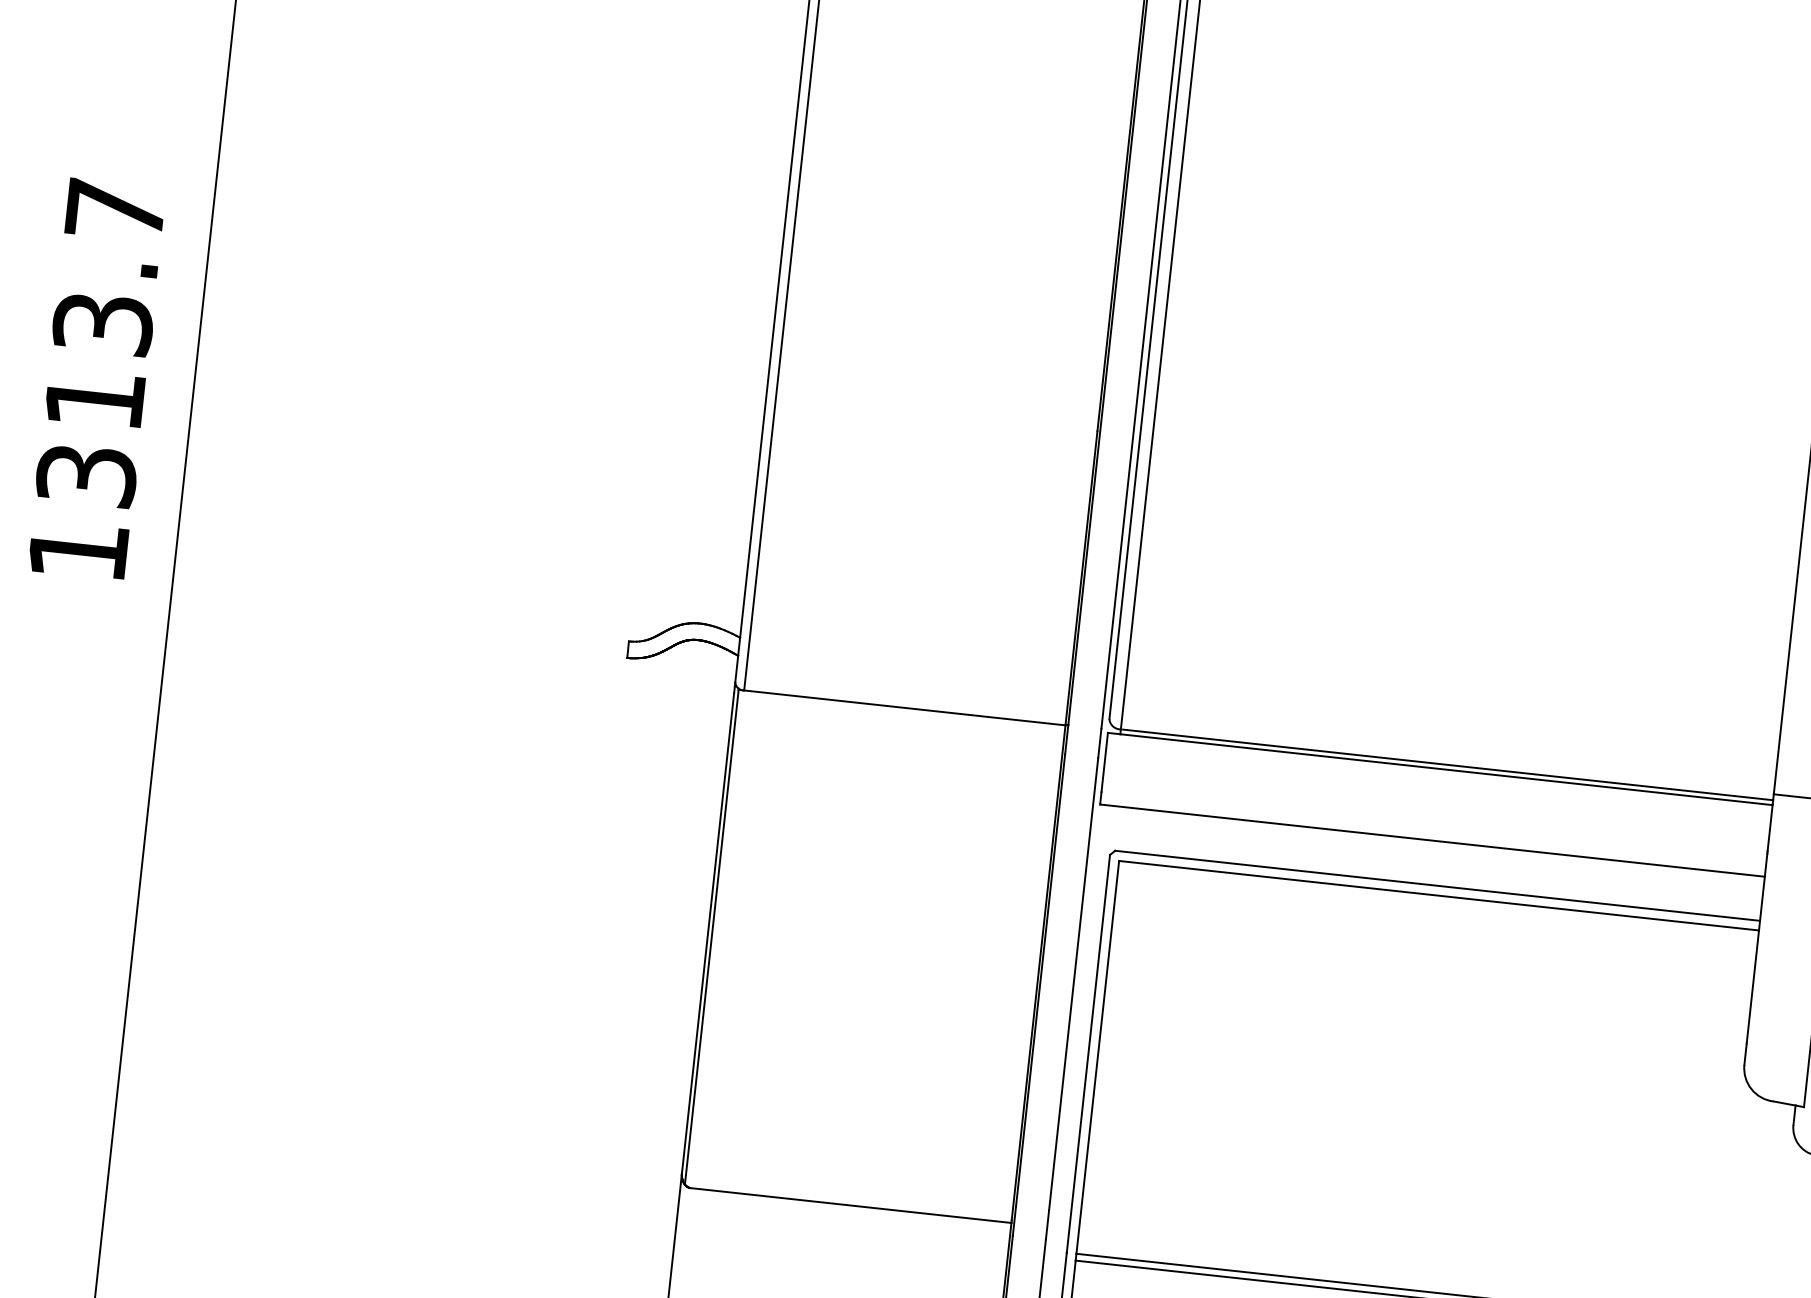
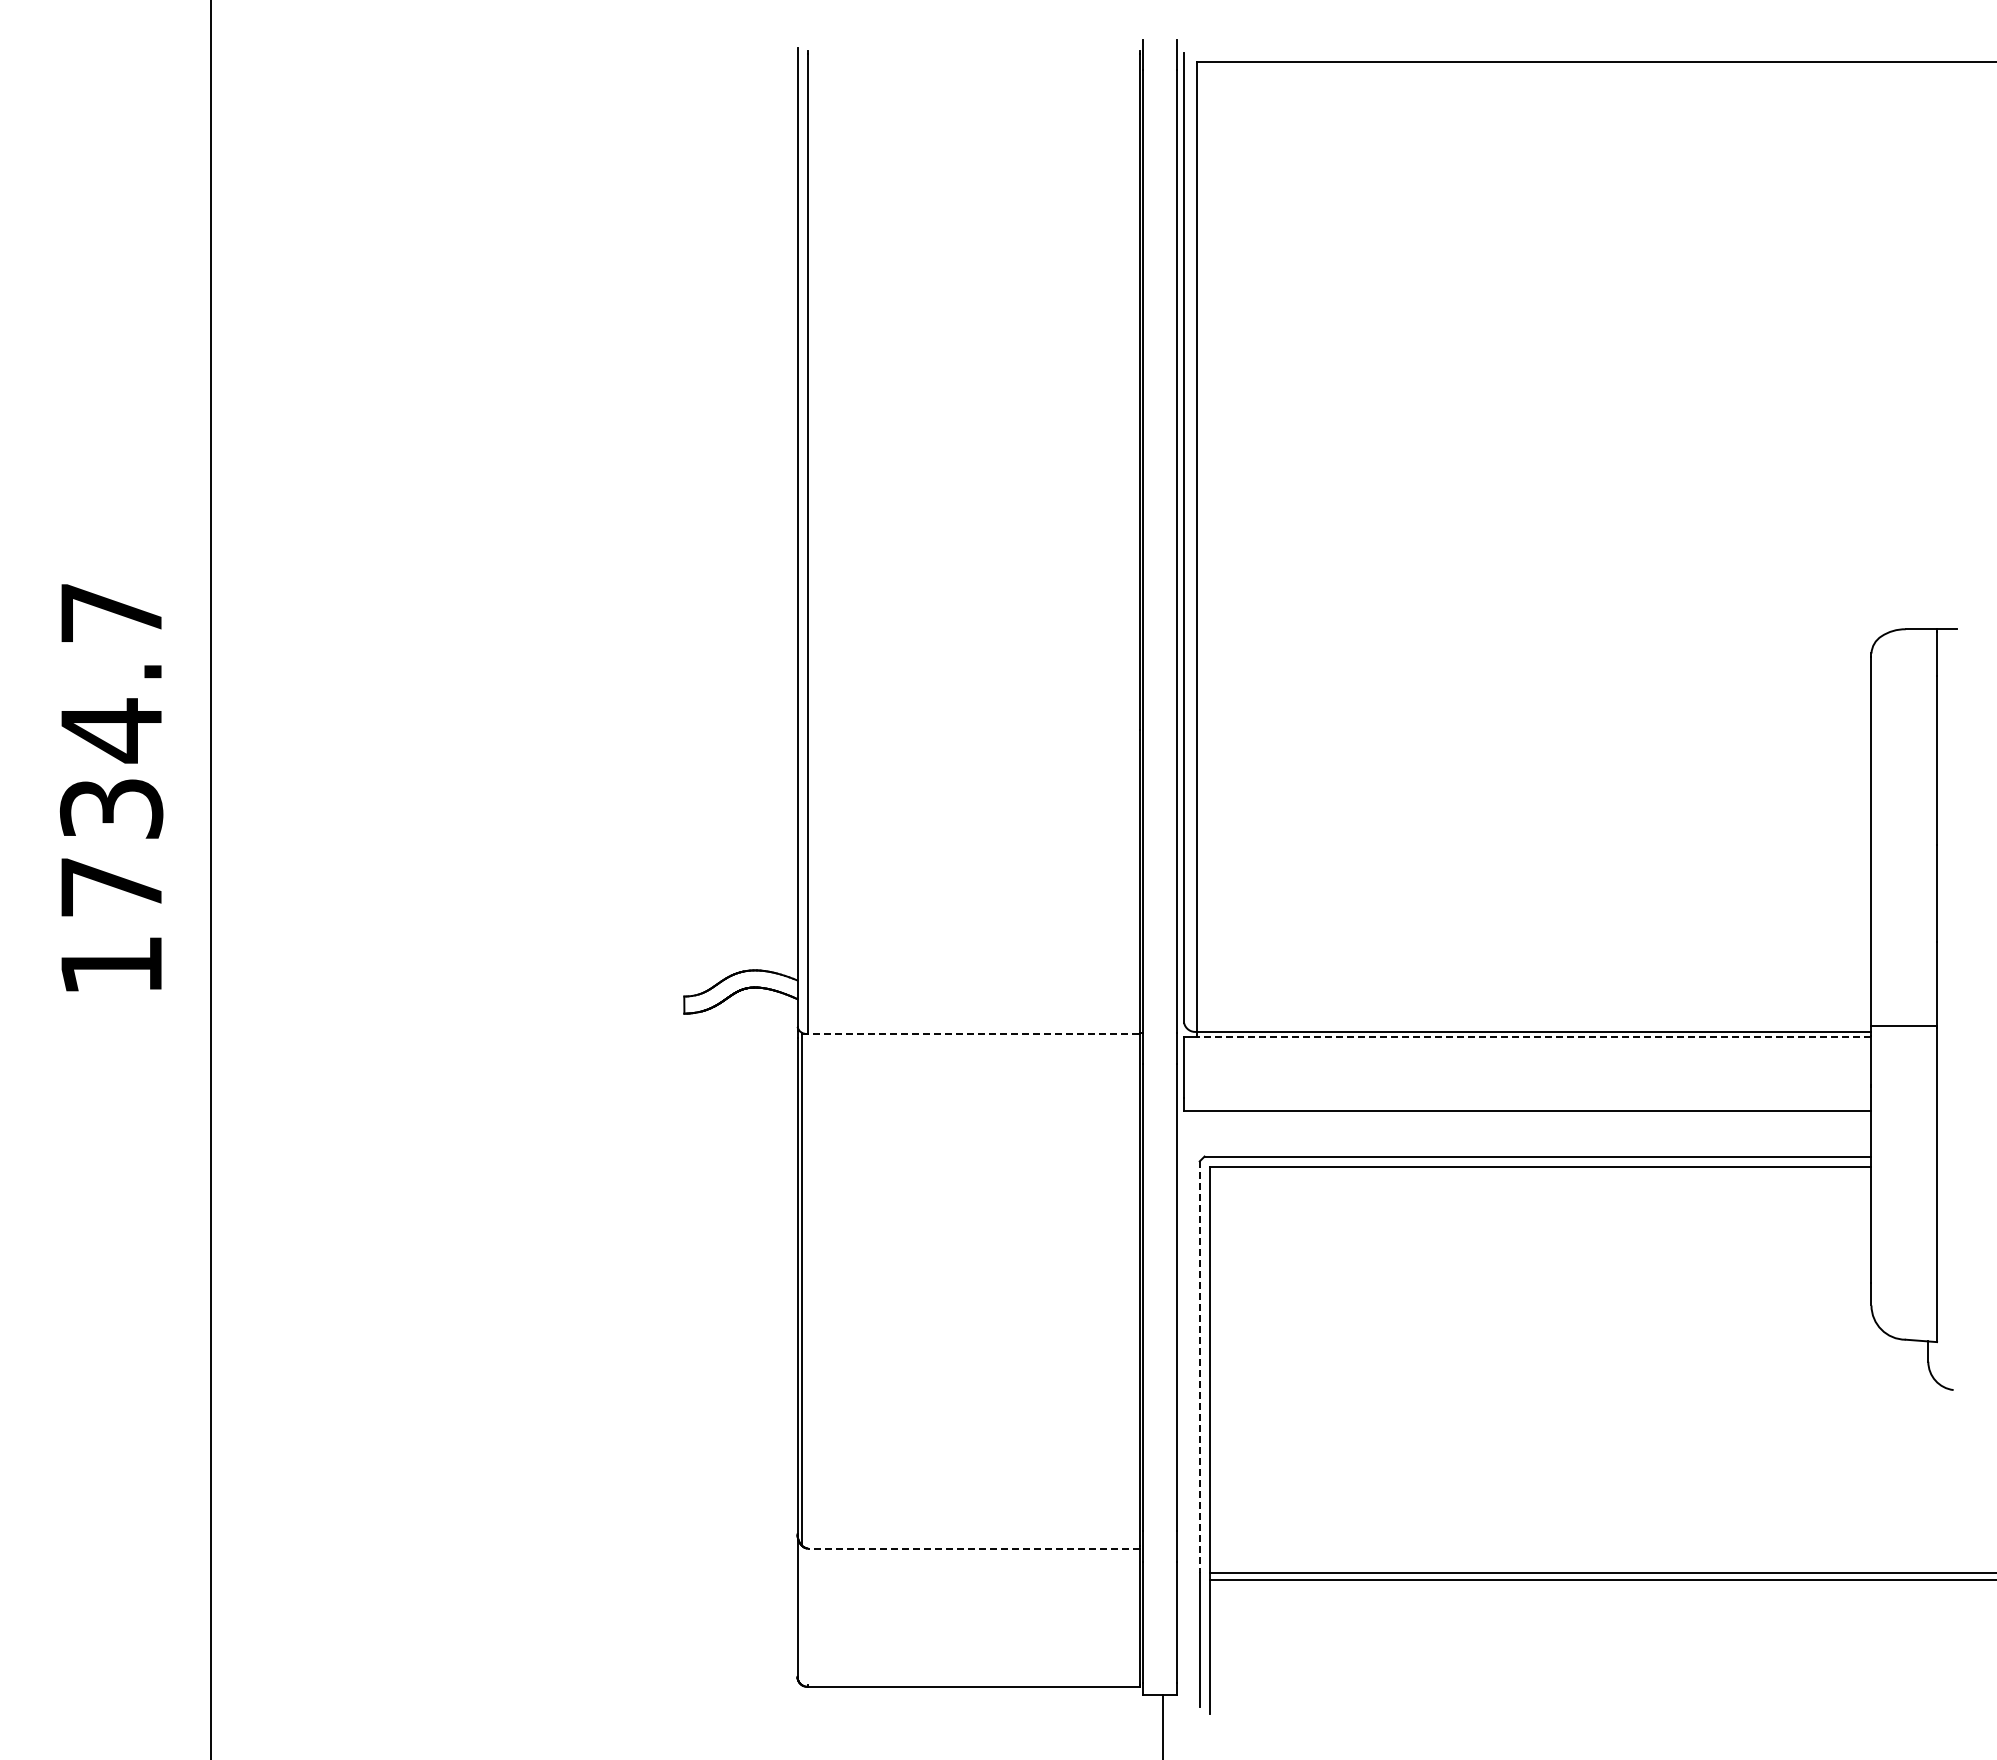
text: (94, 398) -> (111, 807), 1313.7 -> 1734.7
line: (902, 707) -> (971, 1033), solid -> dashed
line: (1445, 769) -> (1533, 1036), solid -> dashed
line: (1088, 1053) -> (1199, 1366), solid -> dashed
line: (850, 1205) -> (973, 1548), solid -> dashed

